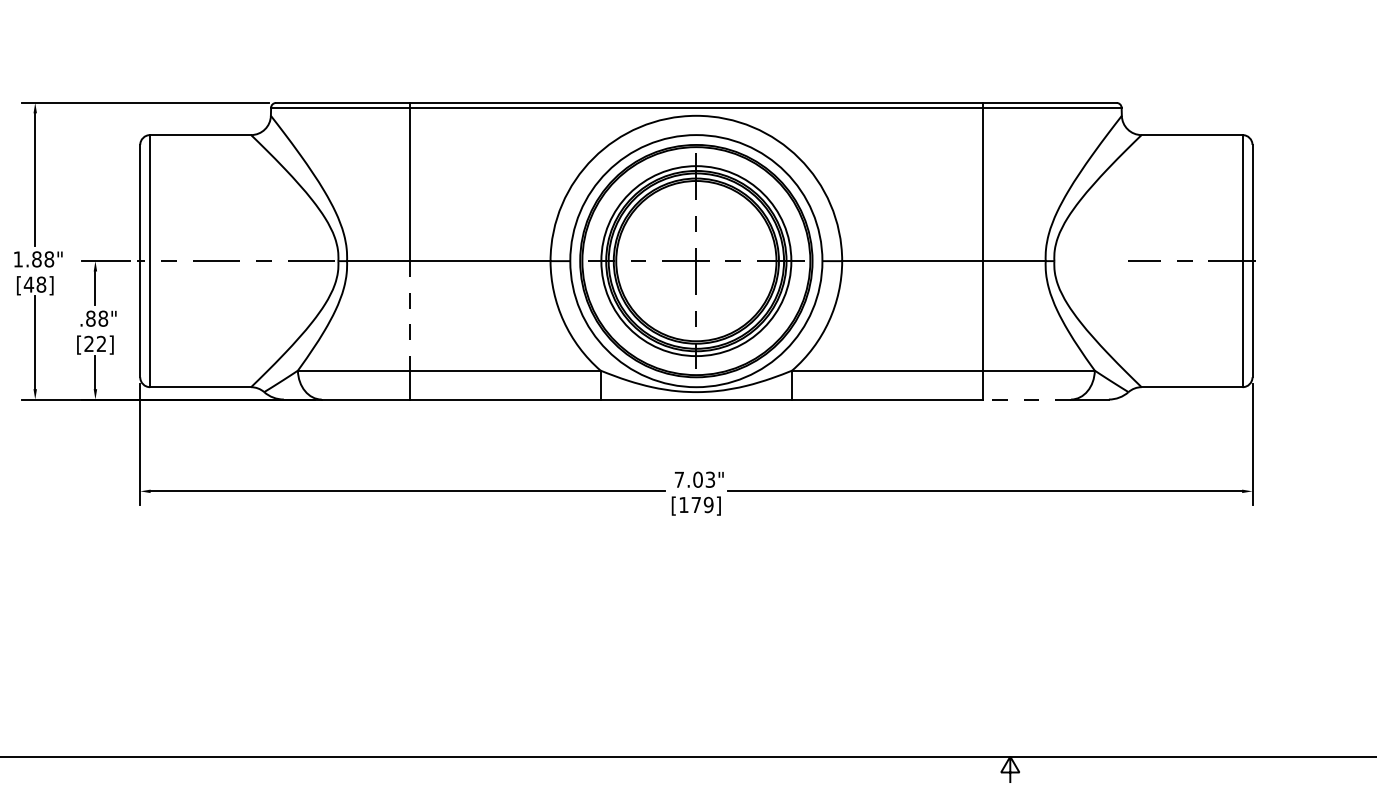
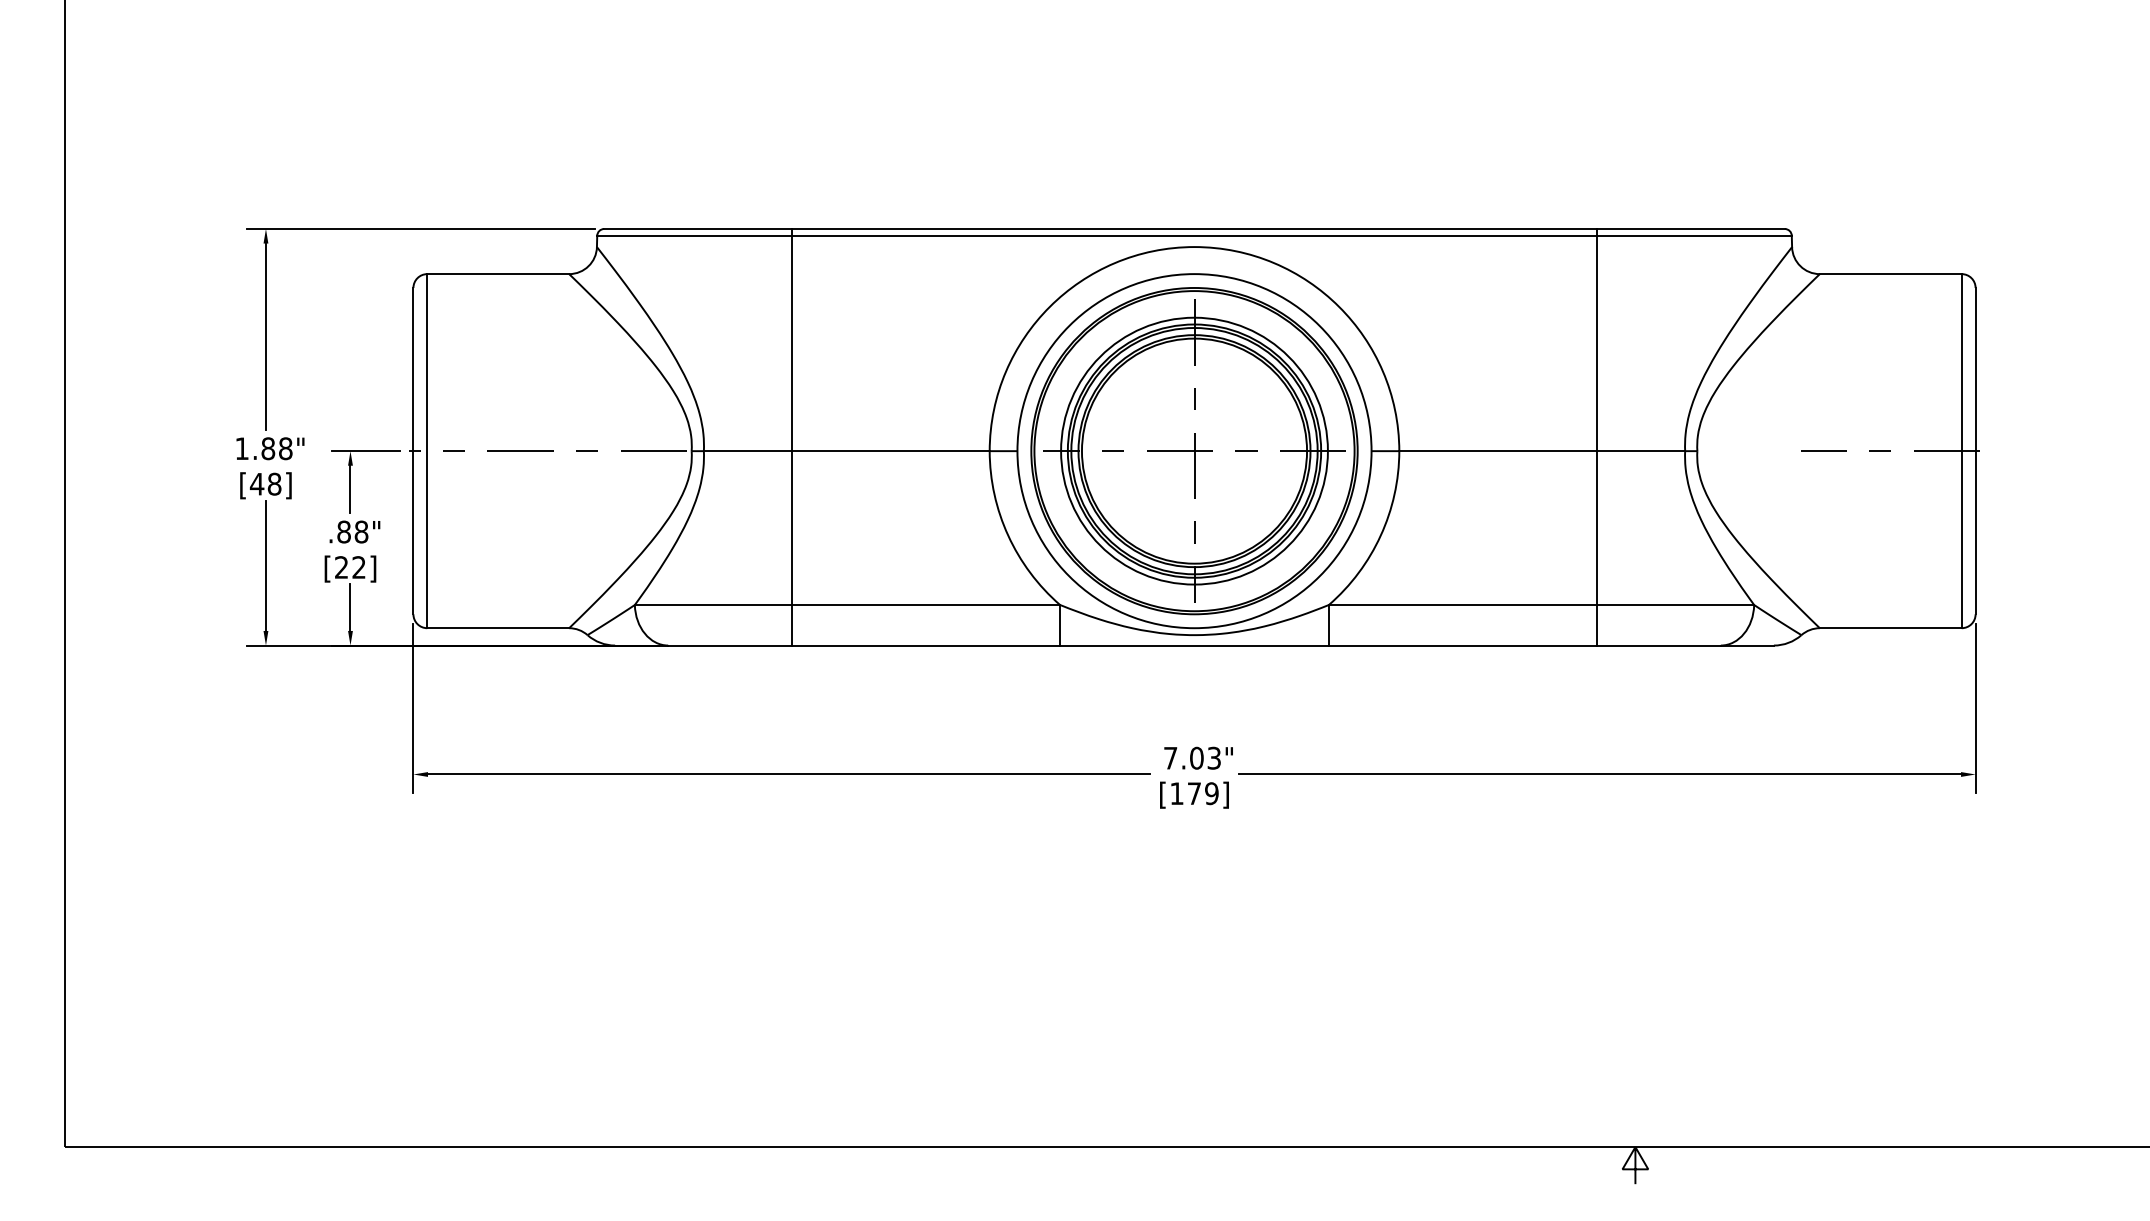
line: (409, 316) -> (791, 528), dashed -> solid
line: (1027, 399) -> (1659, 645), dashed -> solid

